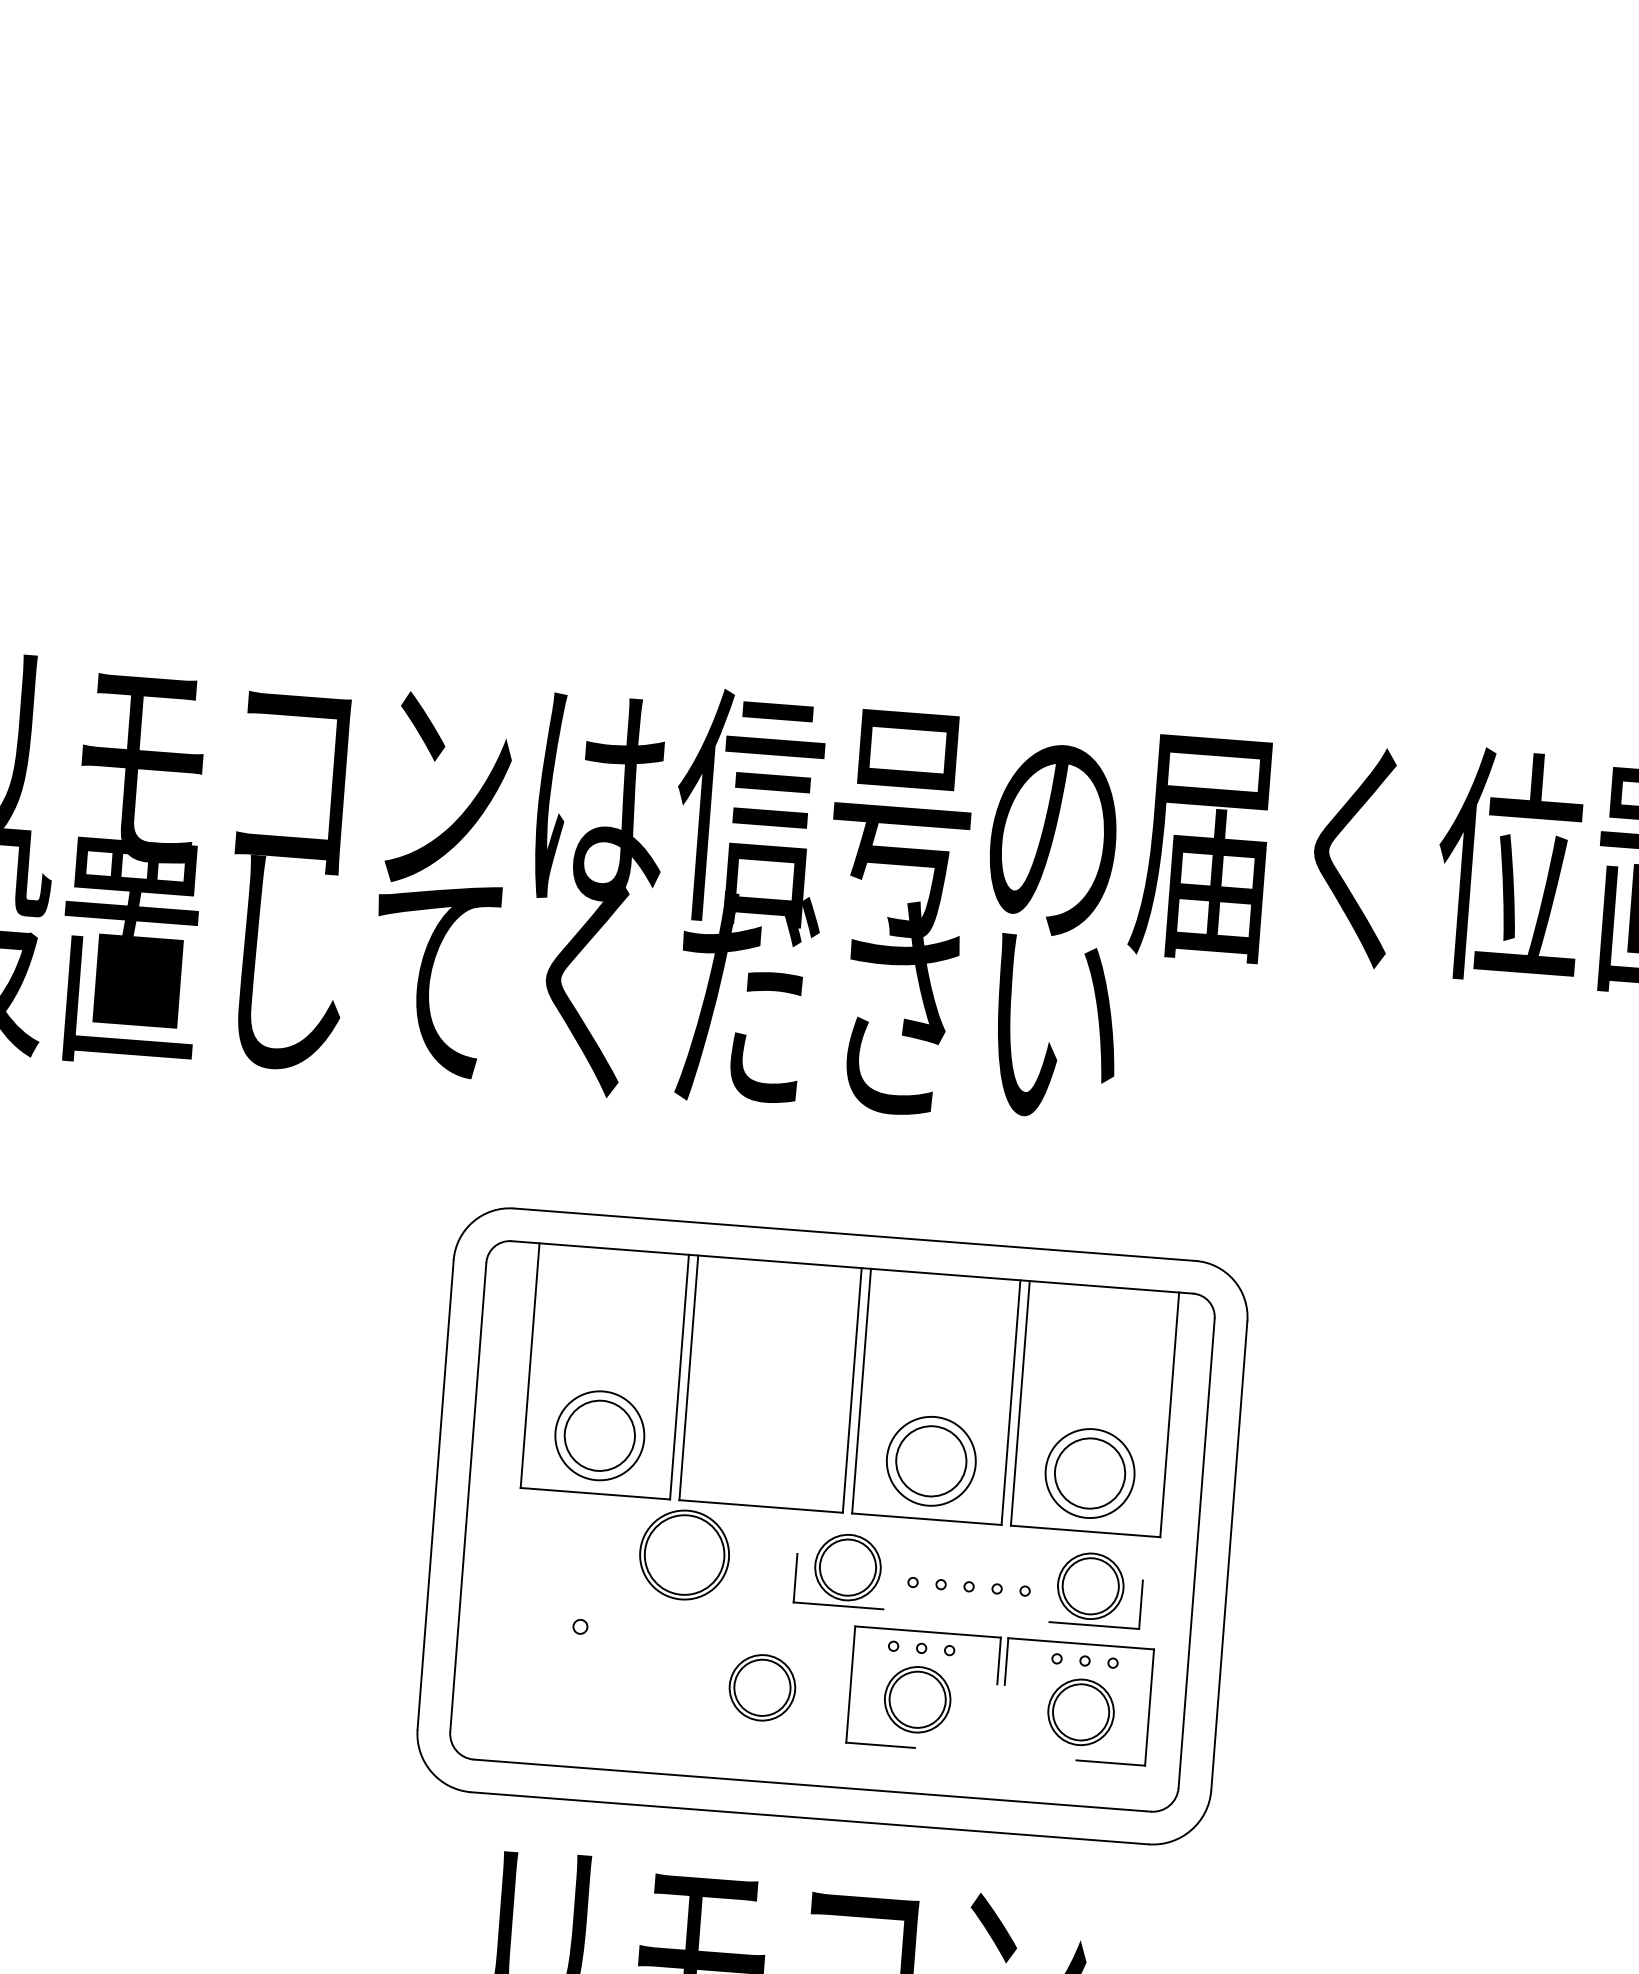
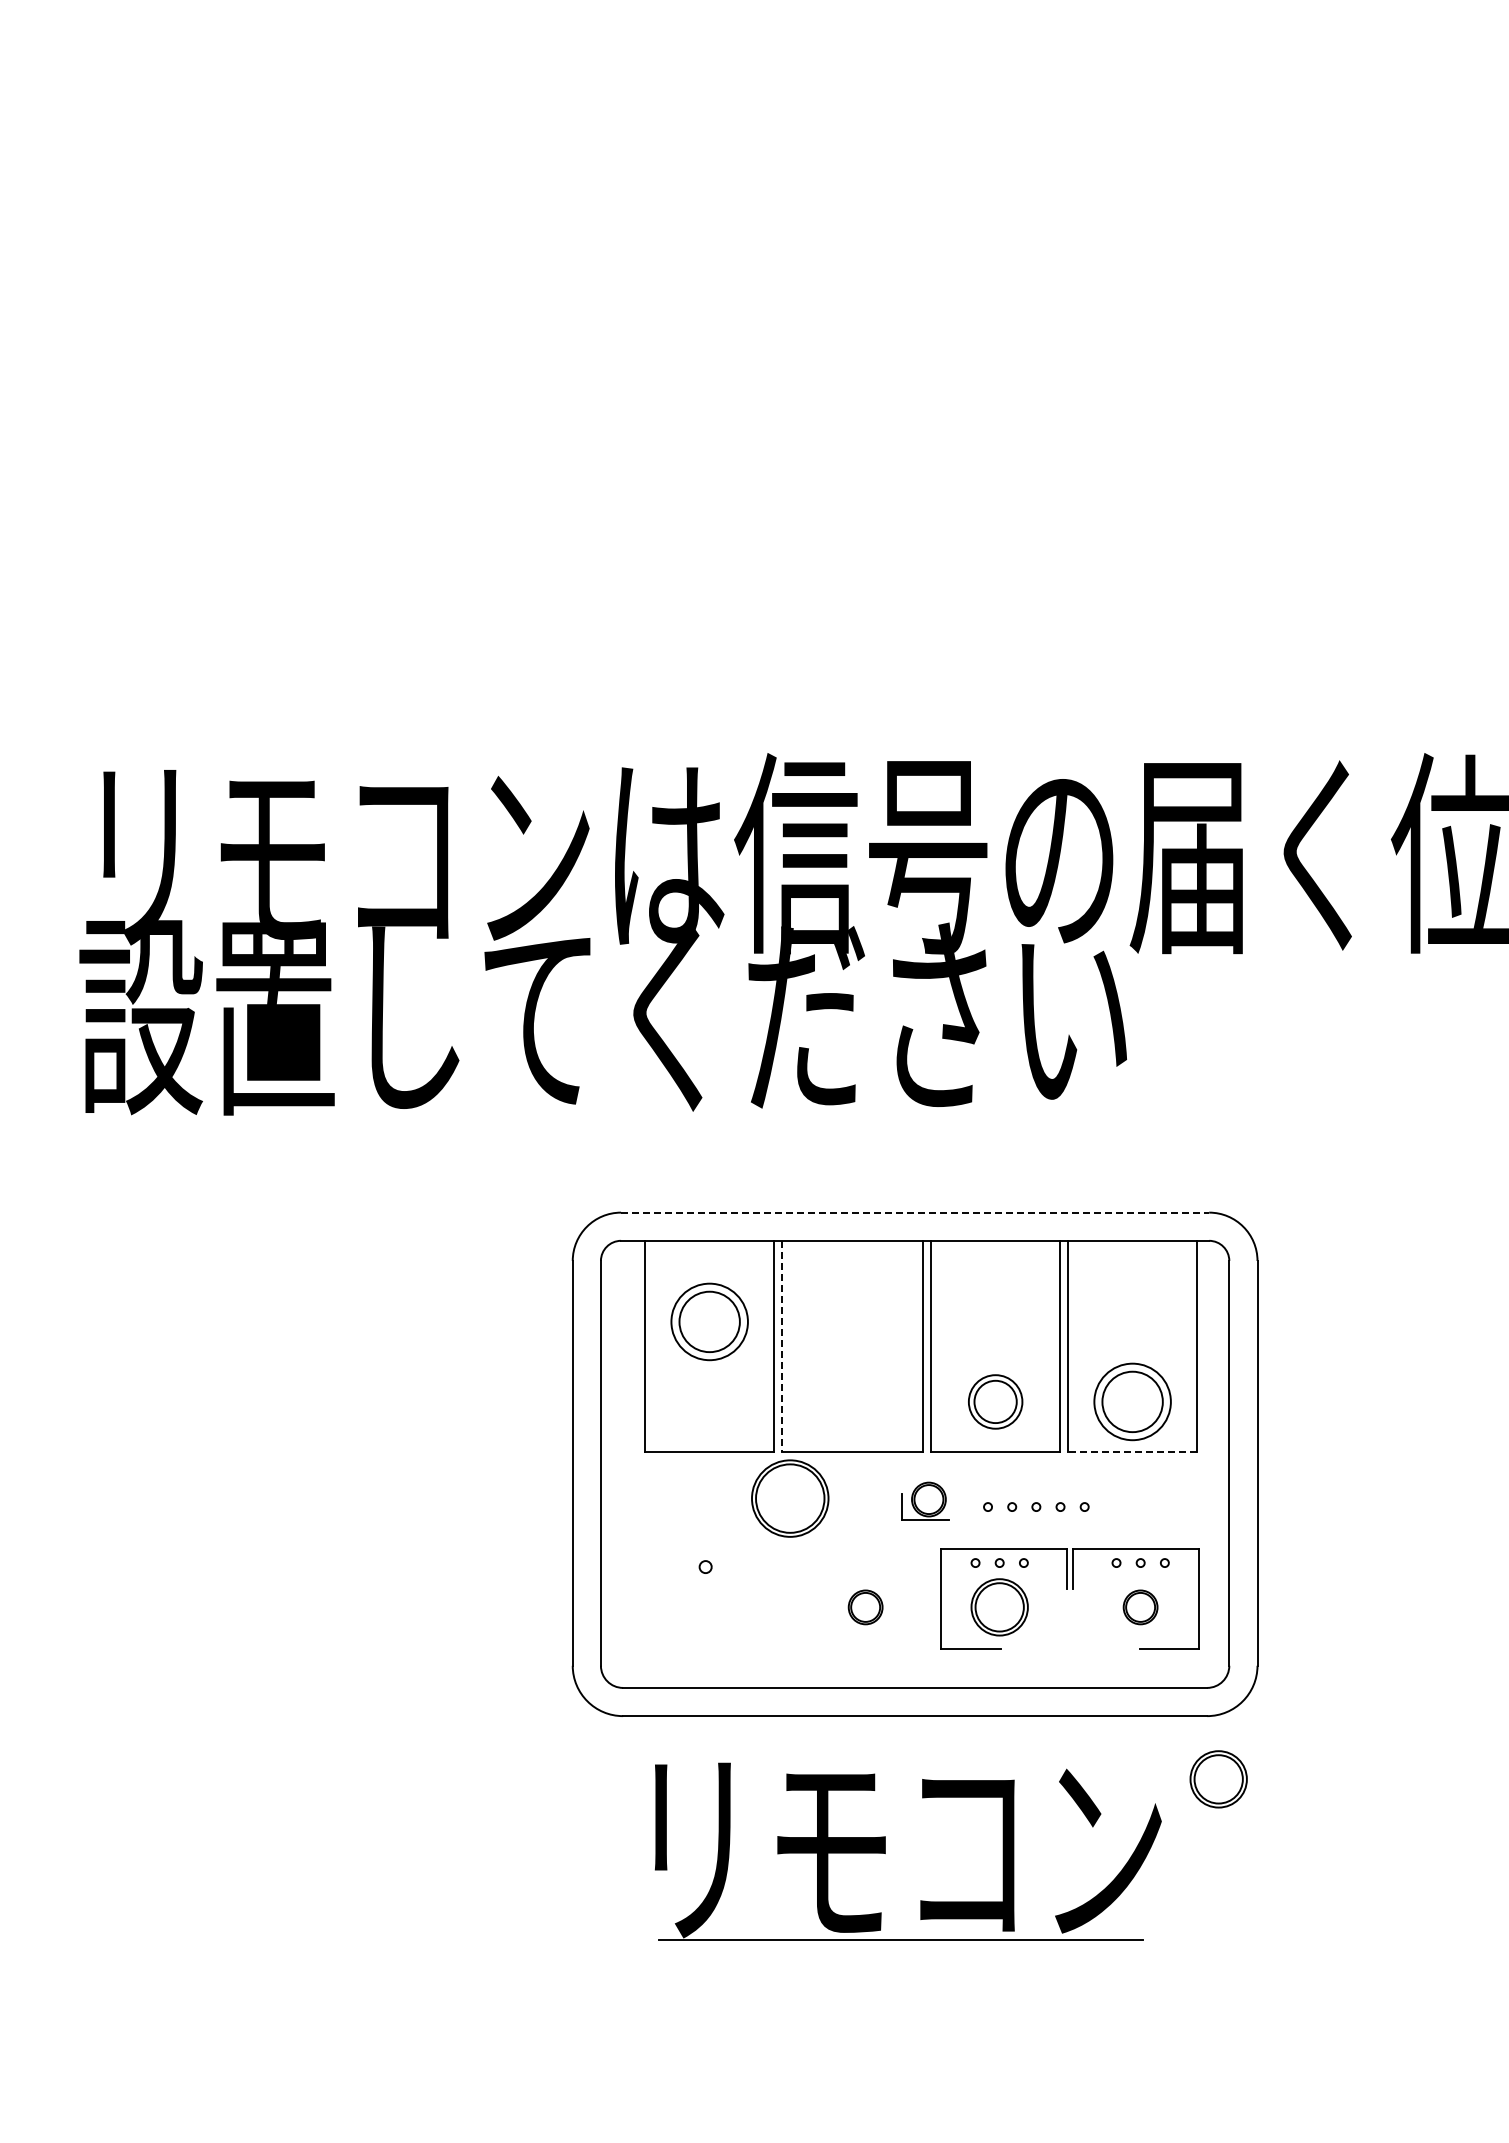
line: (855, 1234) -> (915, 1212), solid -> dashed
line: (689, 1378) -> (782, 1346), solid -> dashed
part: (599, 1435) -> (709, 1321), moved
part: (931, 1460) -> (995, 1401), size x0.7
line: (1085, 1530) -> (1132, 1451), solid -> dashed
part: (841, 1569) -> (925, 1500), size x0.6
part: (1097, 1589) -> (1146, 1500), removed
part: (762, 1687) -> (865, 1607), size x0.6
part: (1080, 1712) -> (1140, 1607), size x0.6
part: (1155, 1918) -> (1218, 1779), added

